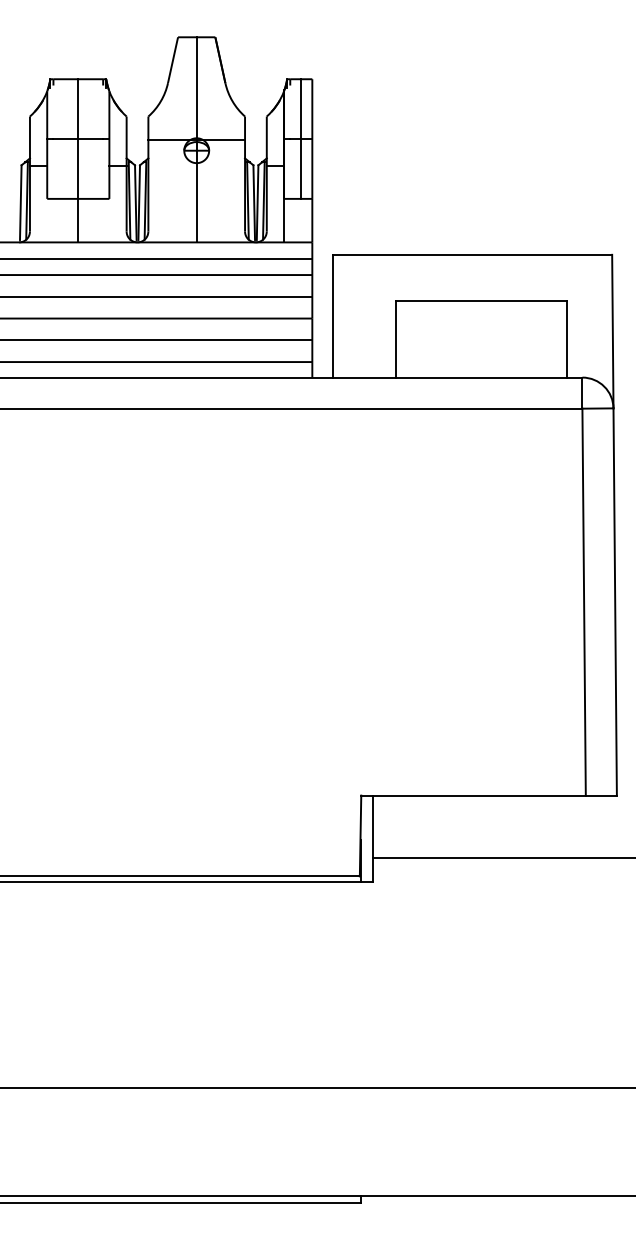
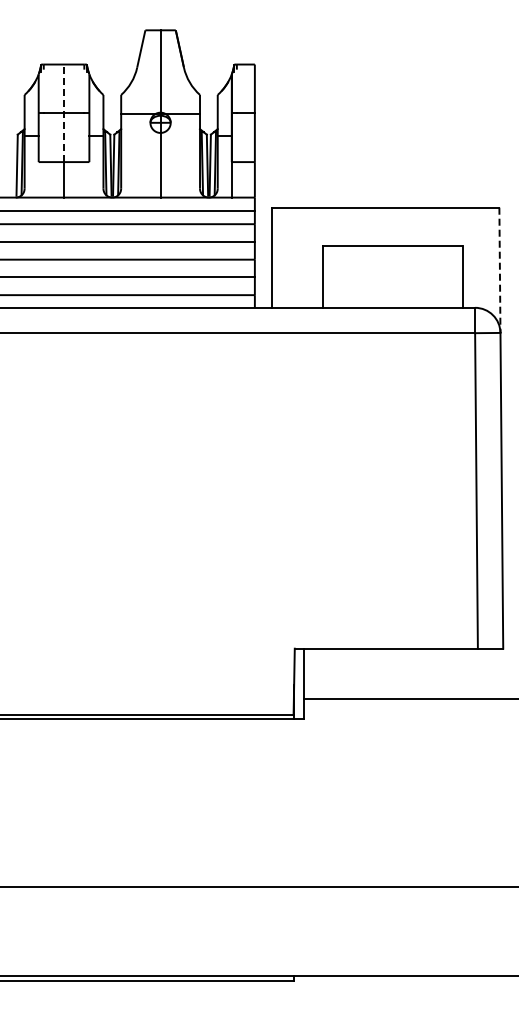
line: (78, 139) -> (64, 113), solid -> dashed
line: (300, 139) -> (245, 113), removed
line: (612, 331) -> (499, 270), solid -> dashed

